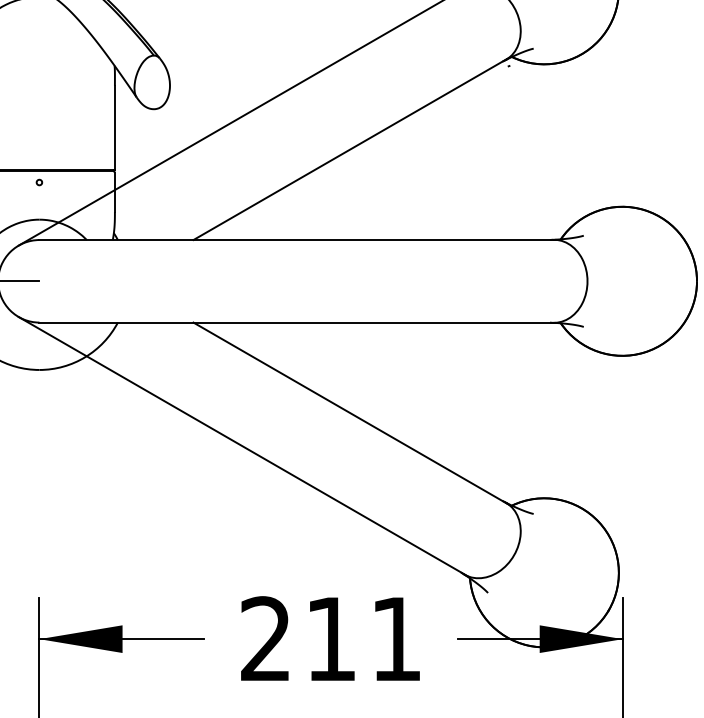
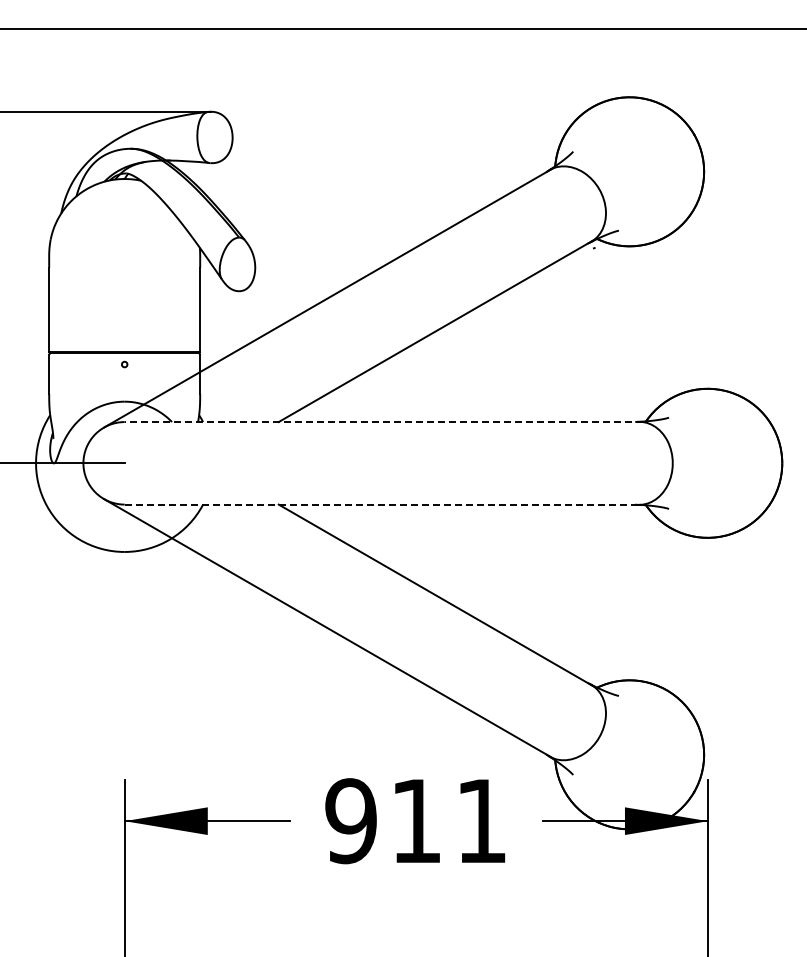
line: (298, 240) -> (383, 422), solid -> dashed
line: (299, 322) -> (384, 504), solid -> dashed
text: (265, 639) -> (350, 821), 211 -> 911

